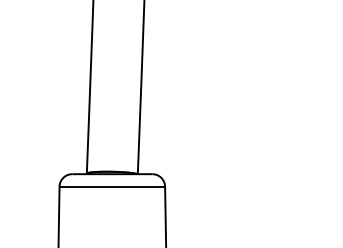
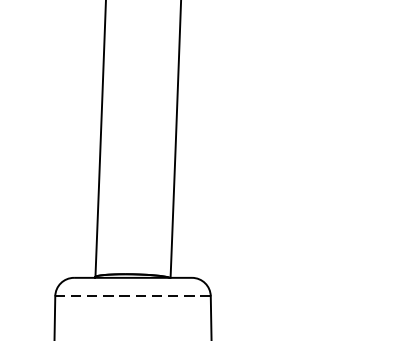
line: (112, 186) -> (133, 295), solid -> dashed

